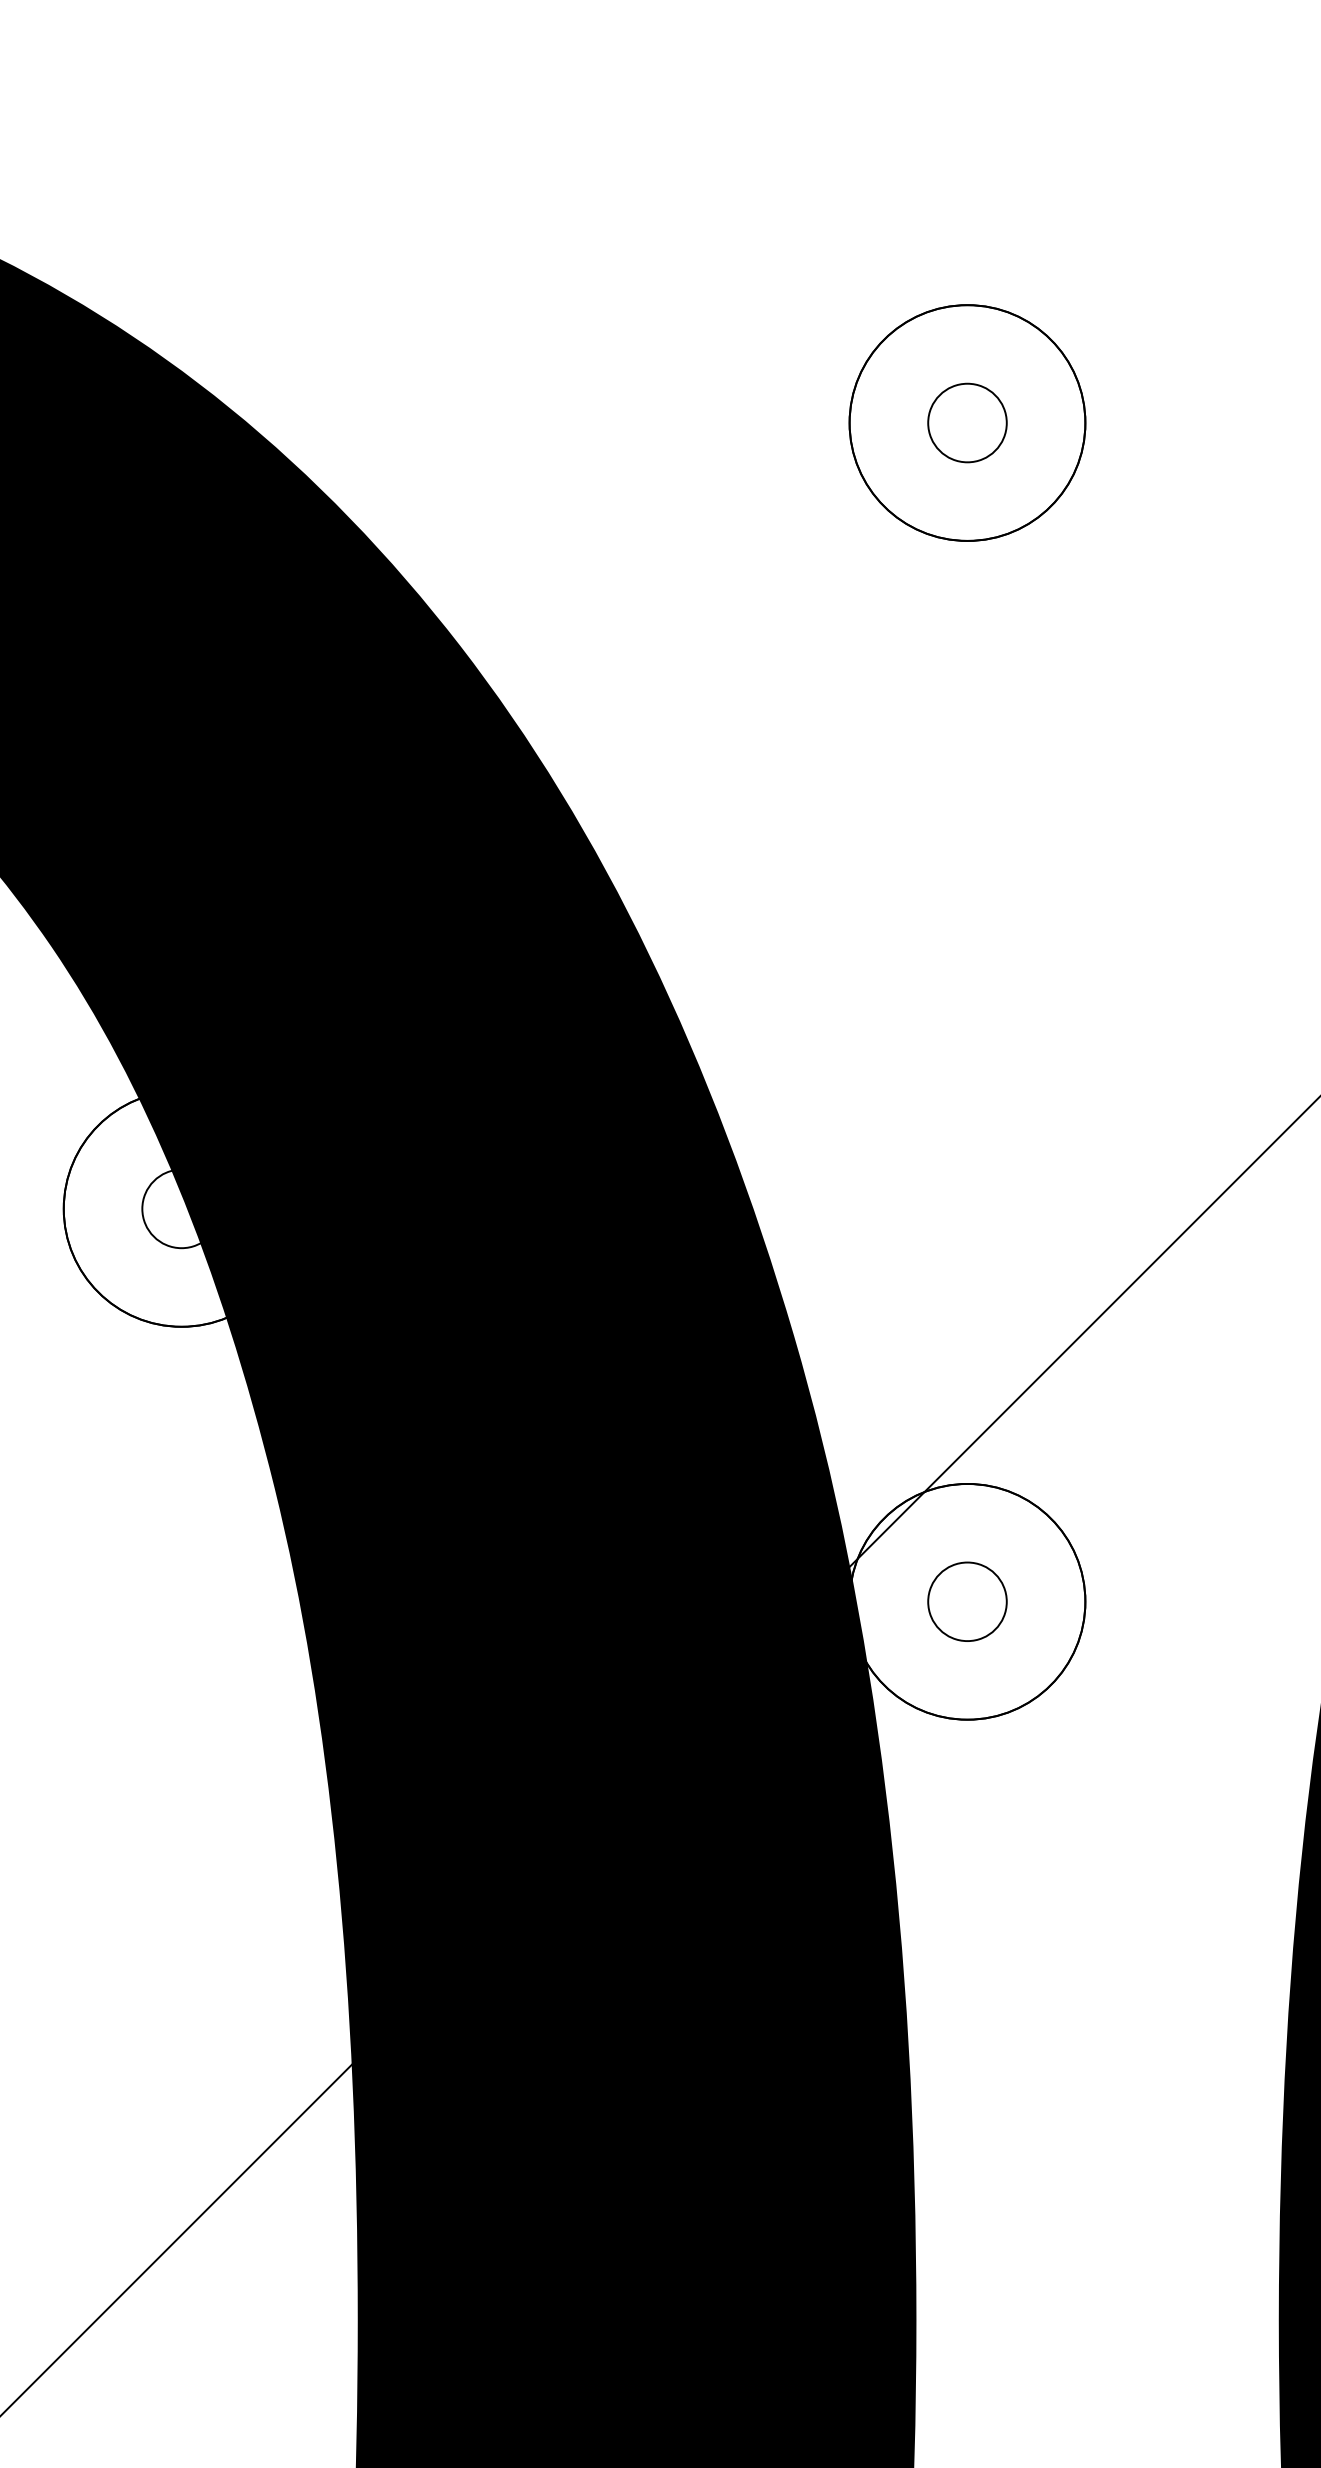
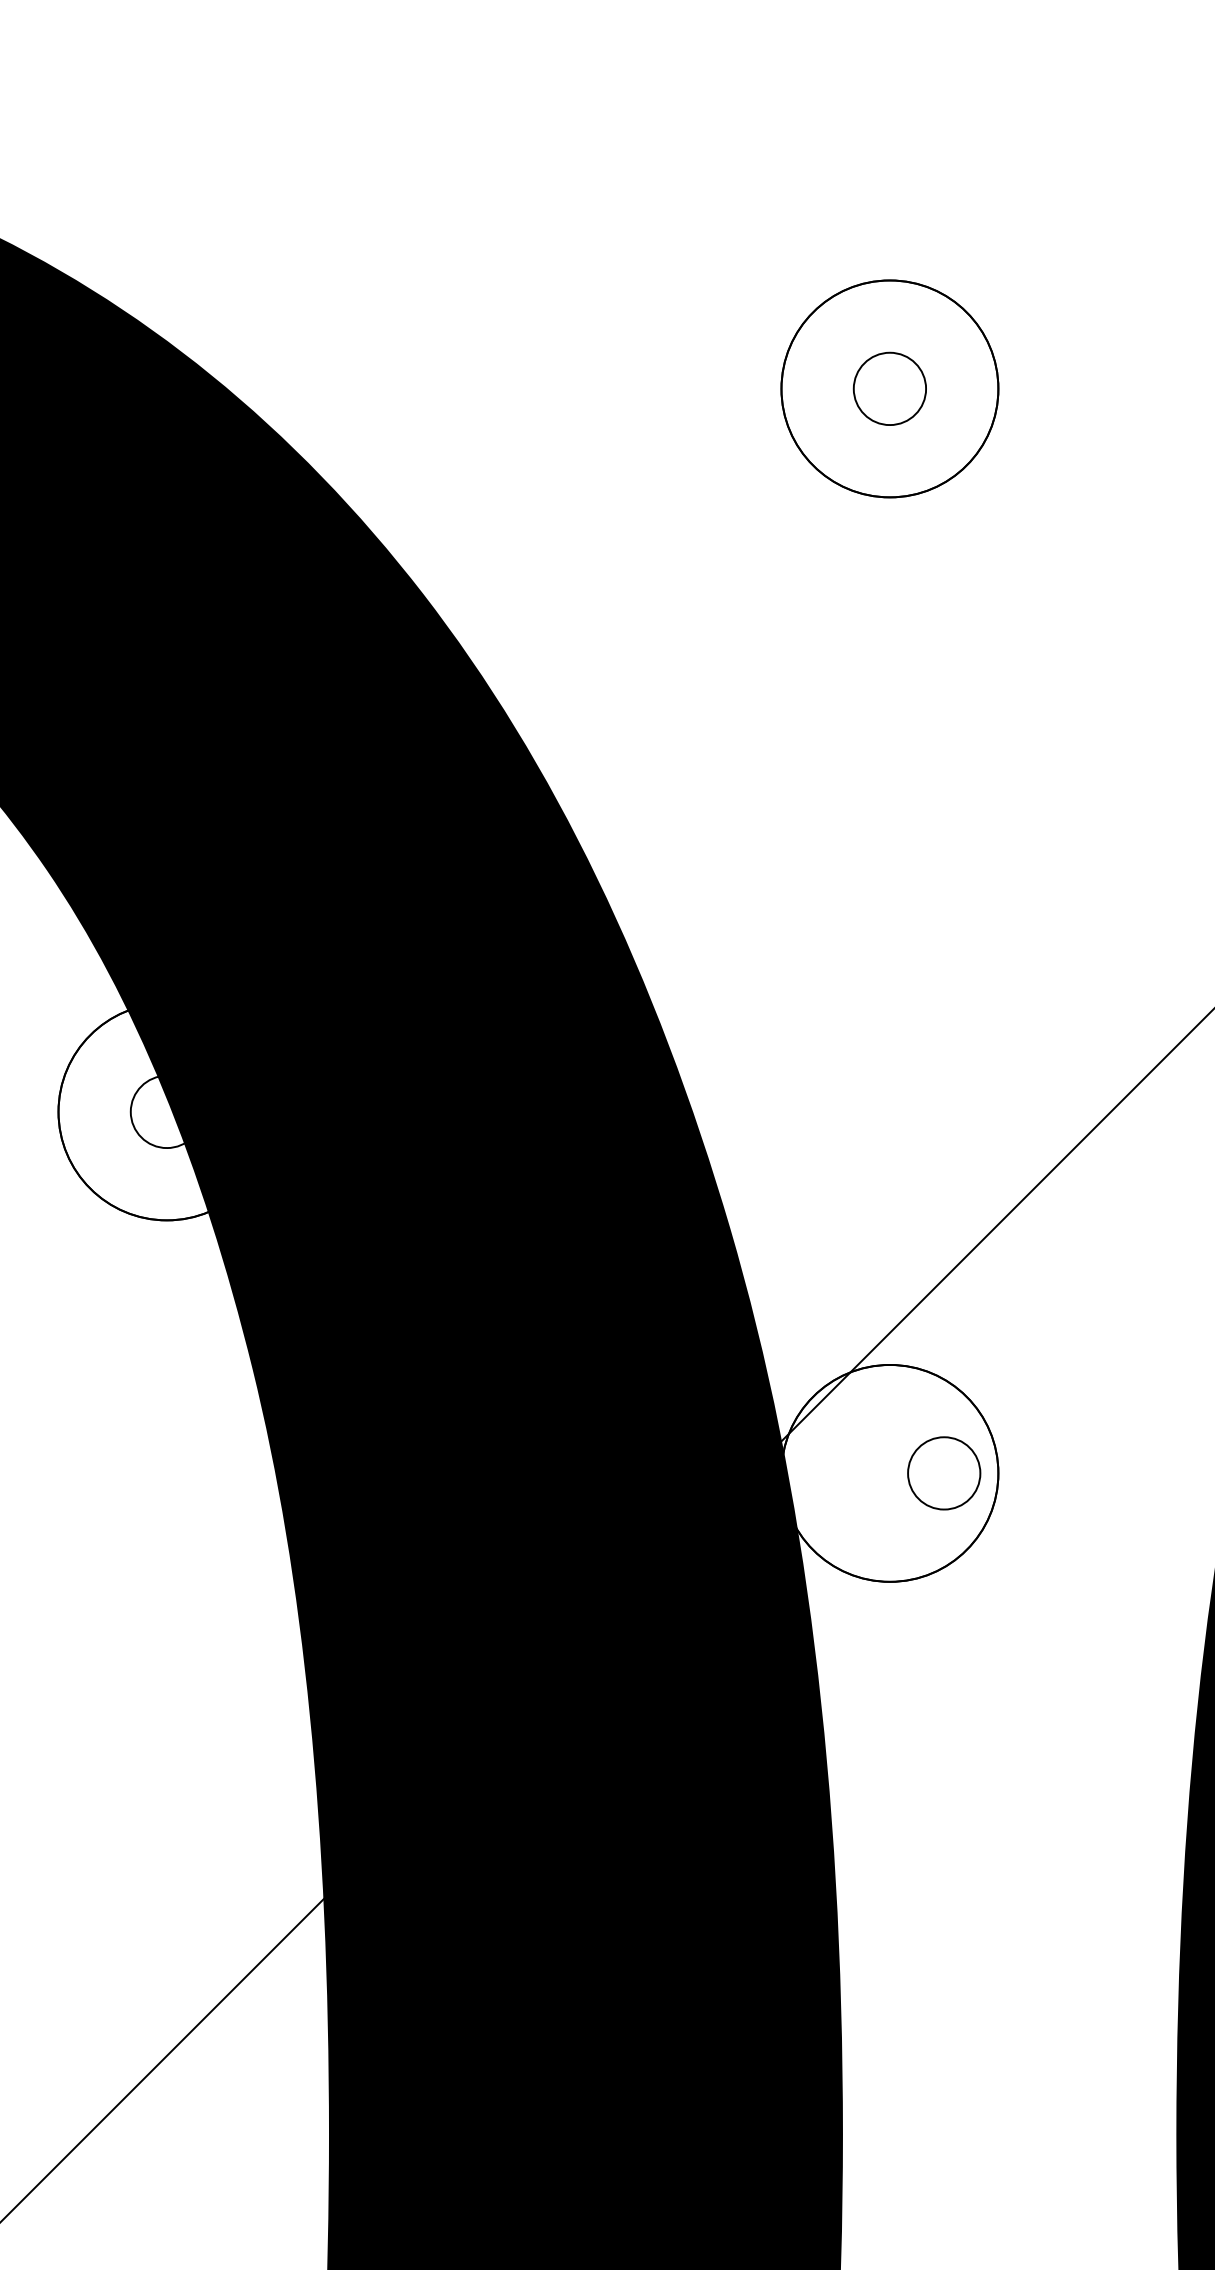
part: (967, 1601) -> (944, 1473), moved

